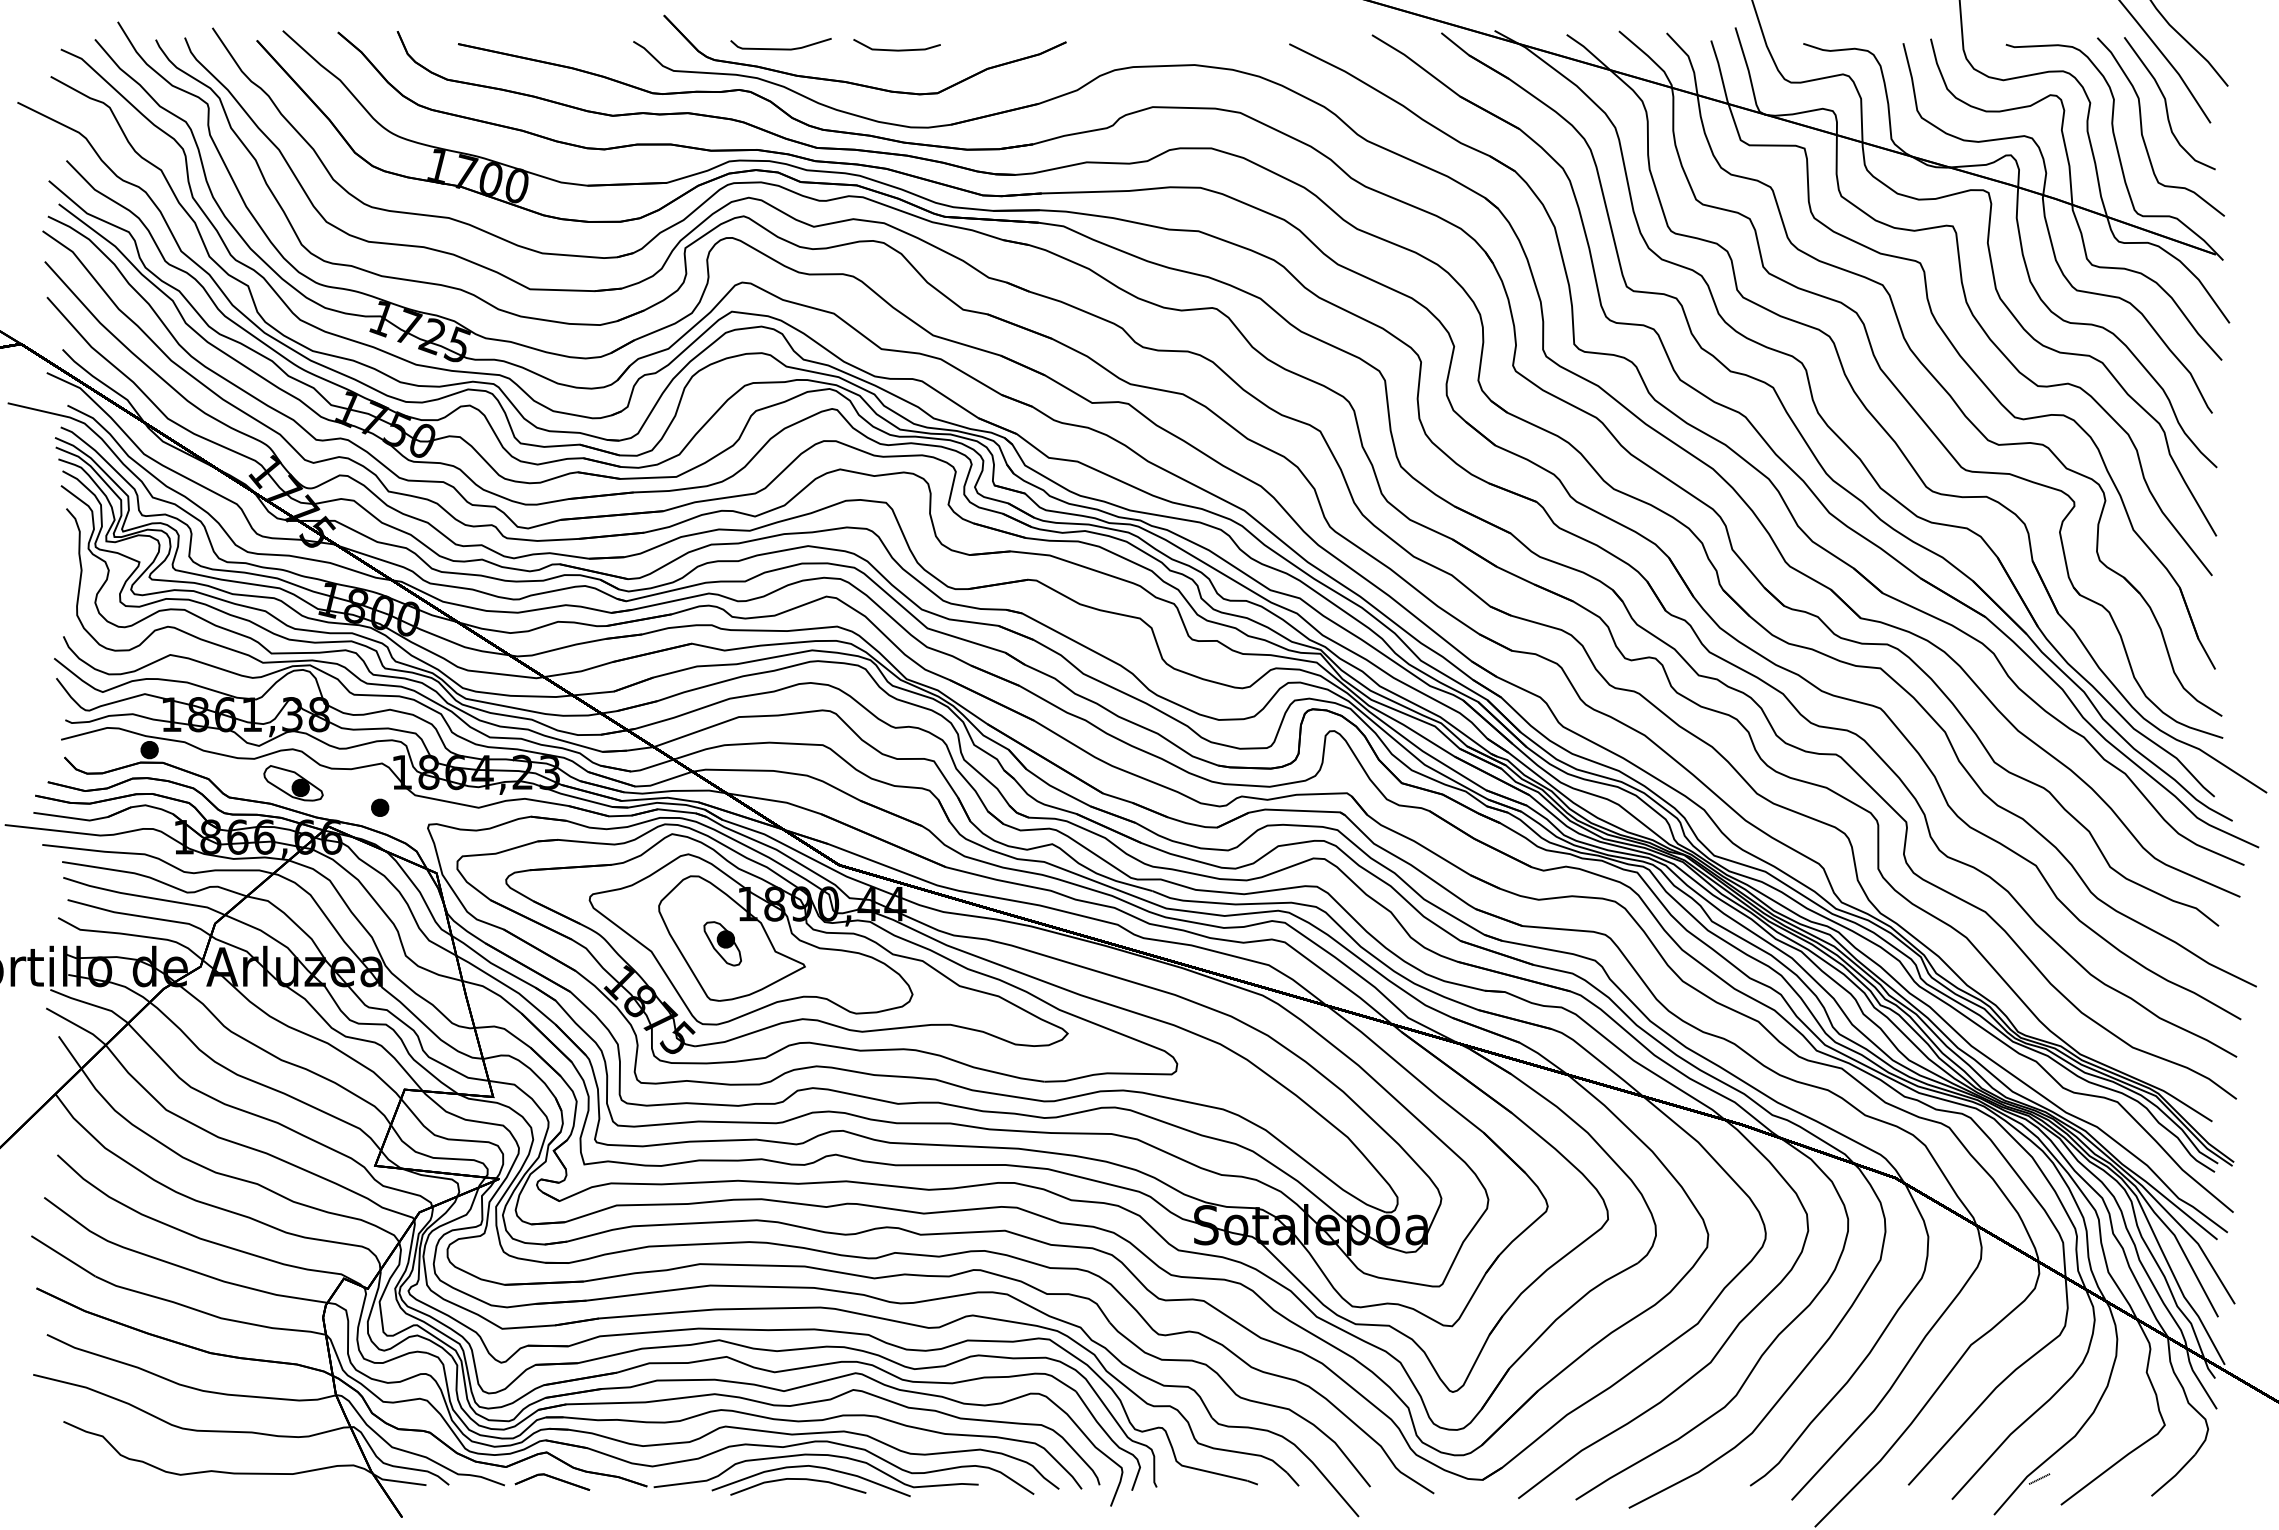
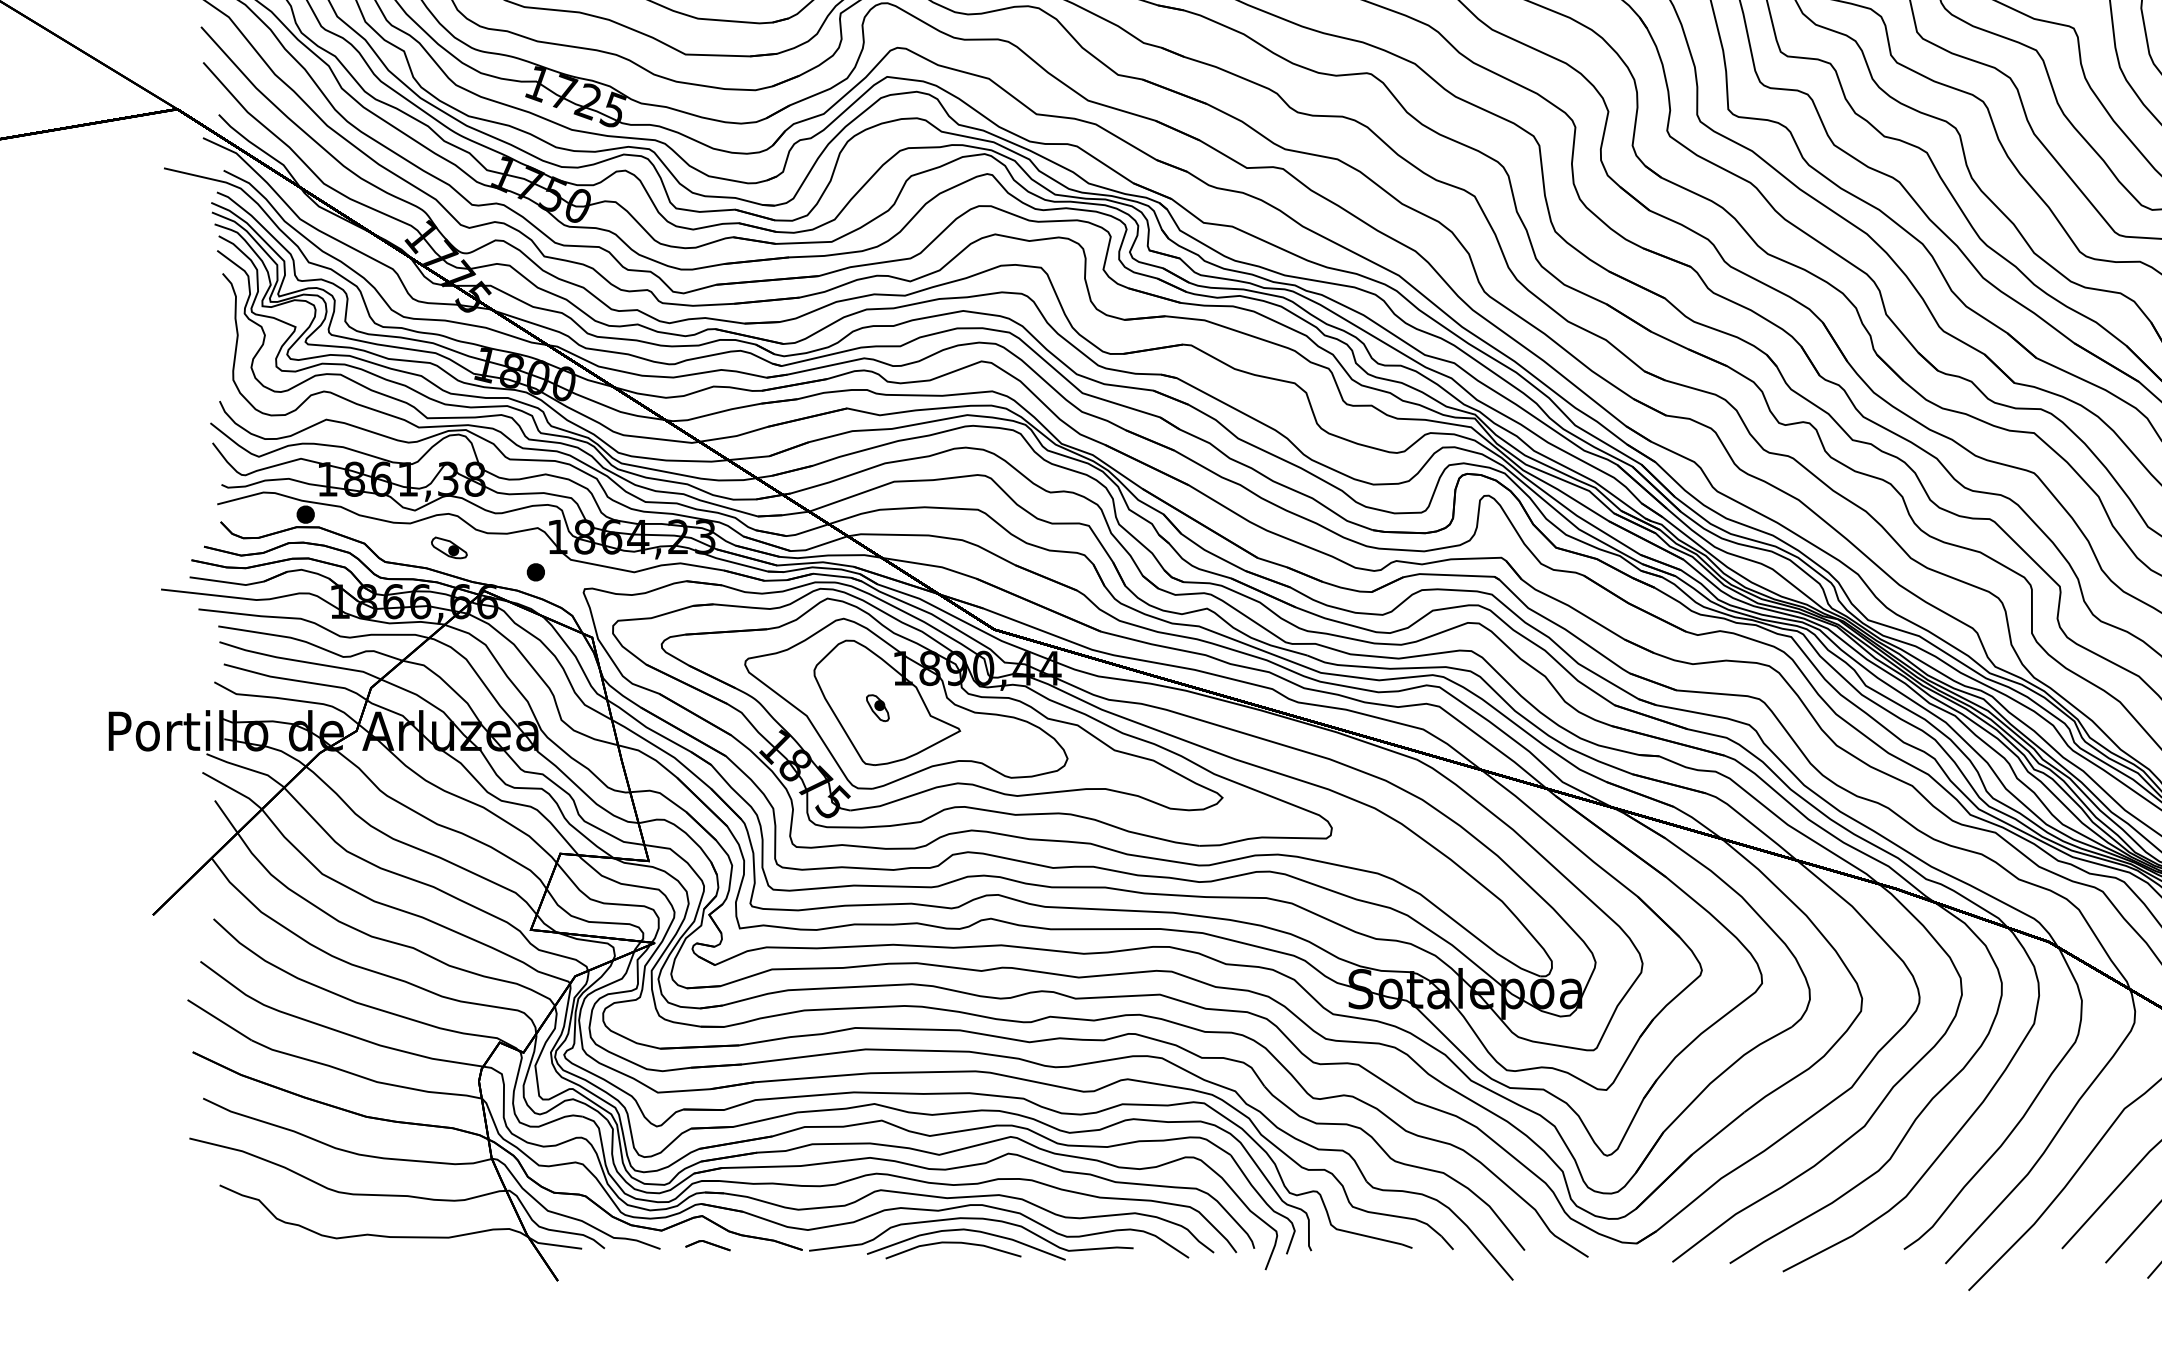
part: (293, 783) -> (449, 548), size x0.6
part: (722, 943) -> (877, 707), size x0.6
part: (552, 1481) -> (708, 1245), size x0.6

